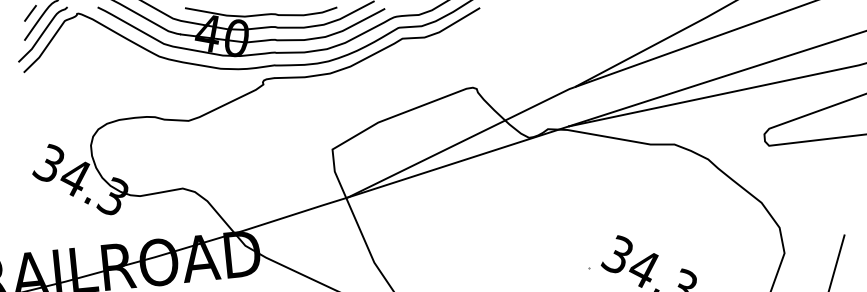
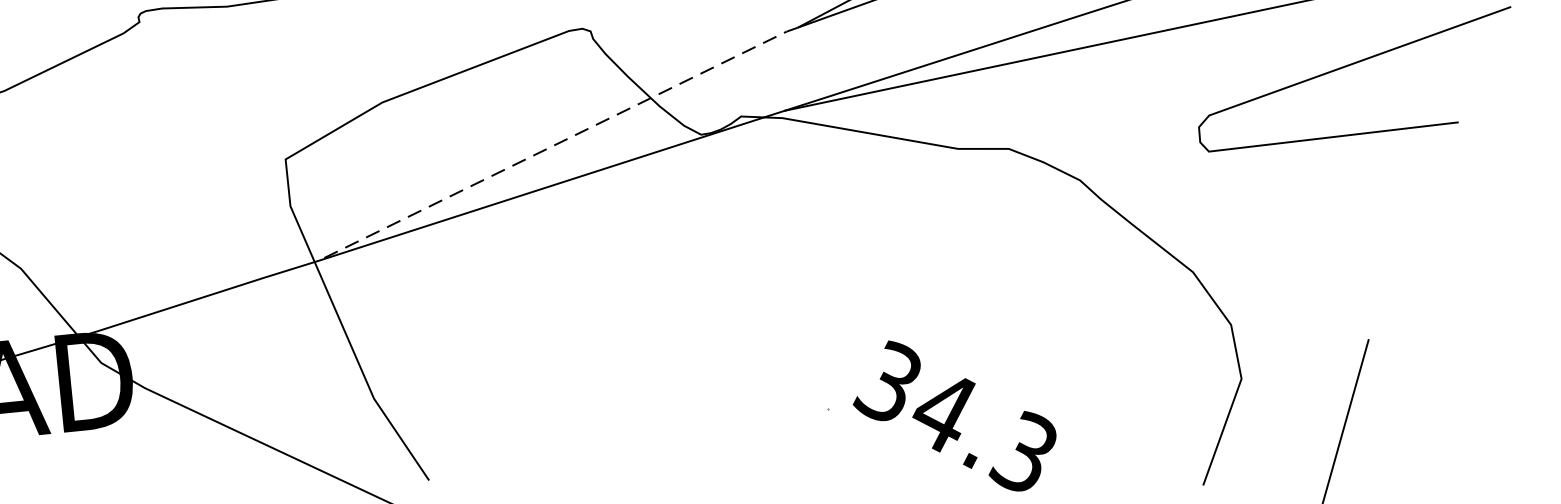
line: (461, 141) -> (558, 142), solid -> dashed

